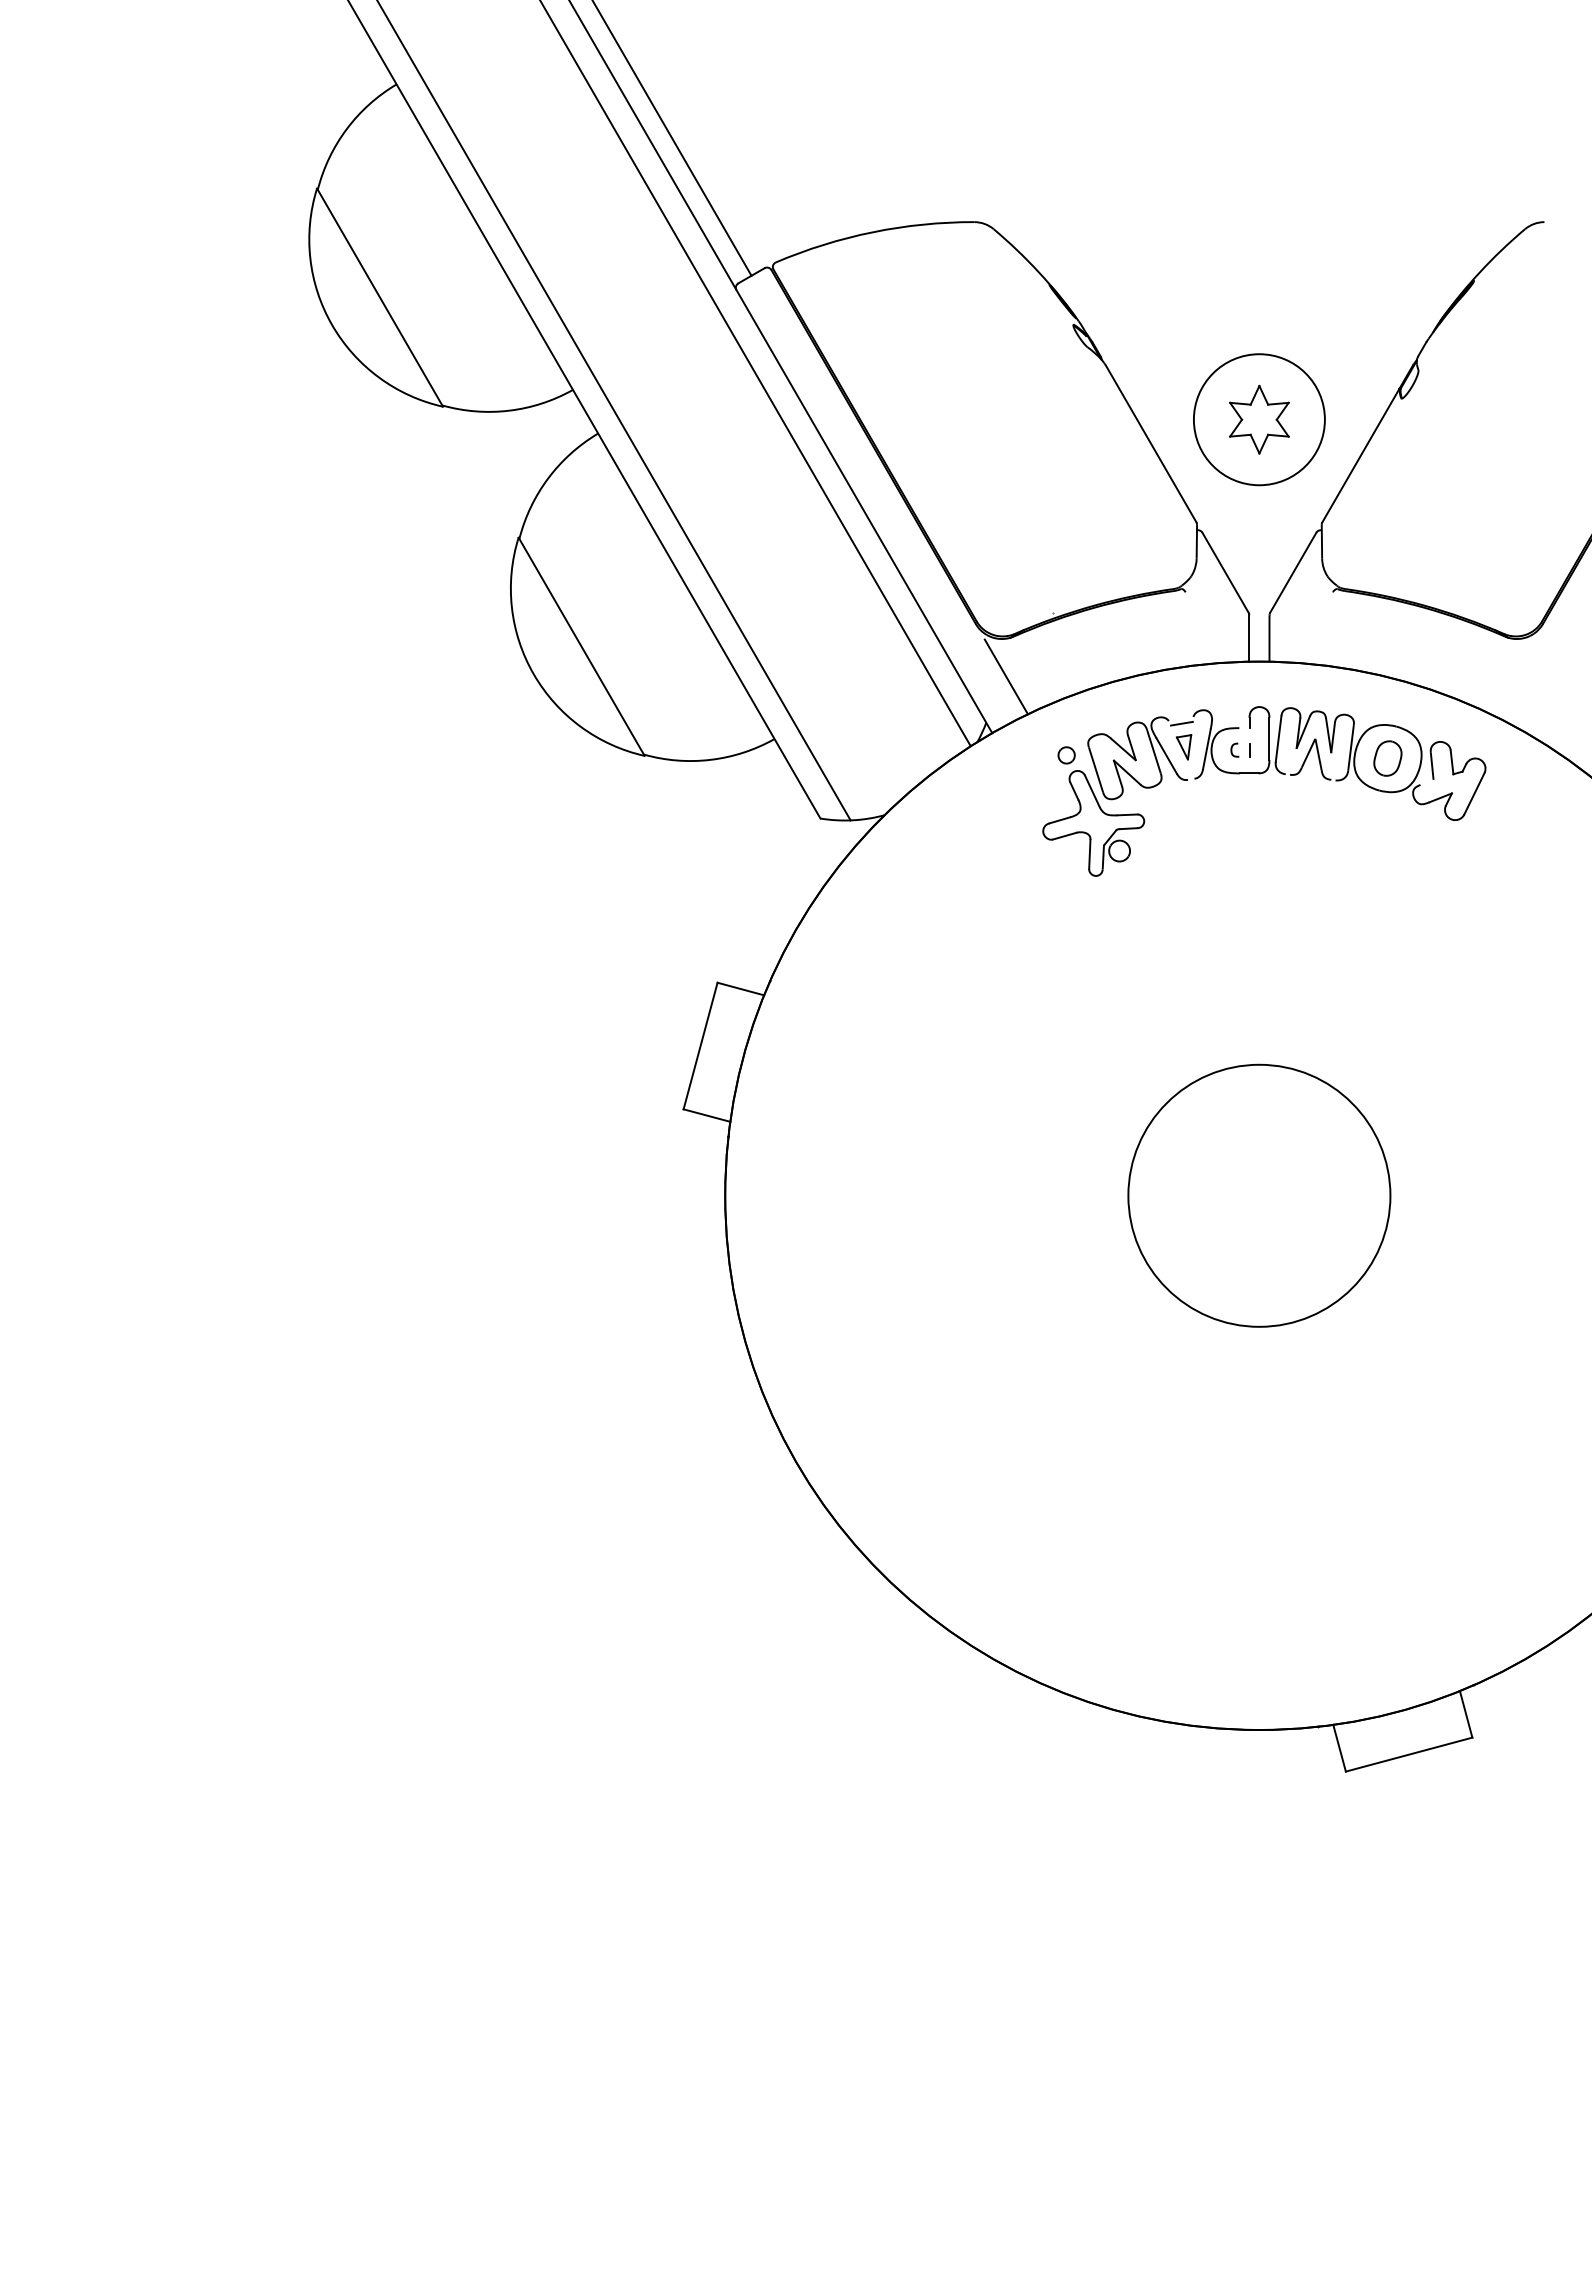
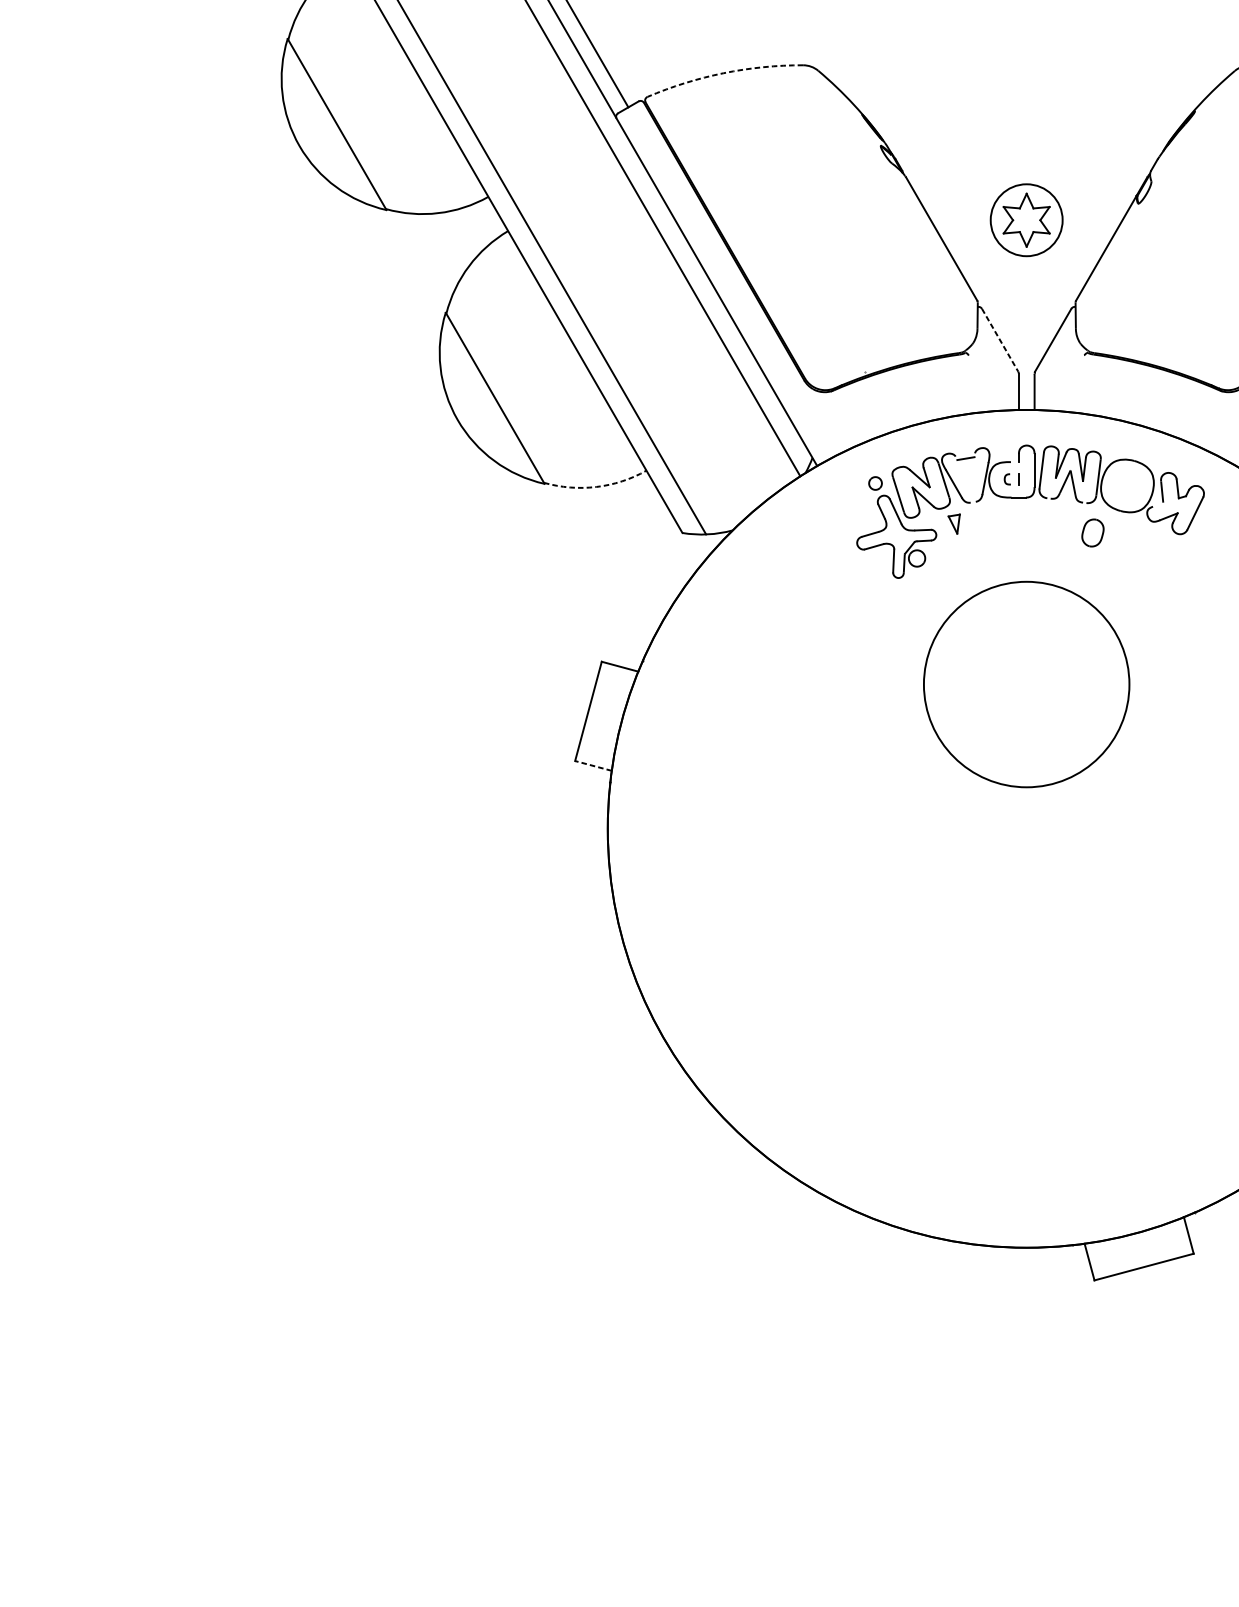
arc: (873, 232) -> (724, 73), solid -> dashed
circle: (1258, 419) -> (1025, 220), size x0.7
line: (1225, 573) -> (1000, 340), solid -> dashed
line: (1005, 676) -> (827, 421), removed
part: (1183, 747) -> (953, 524), moved
part: (1387, 758) -> (1092, 532), moved
arc: (710, 759) -> (596, 486), solid -> dashed
line: (706, 1115) -> (593, 765), solid -> dashed
circle: (1259, 1195) -> (1026, 684), moved

